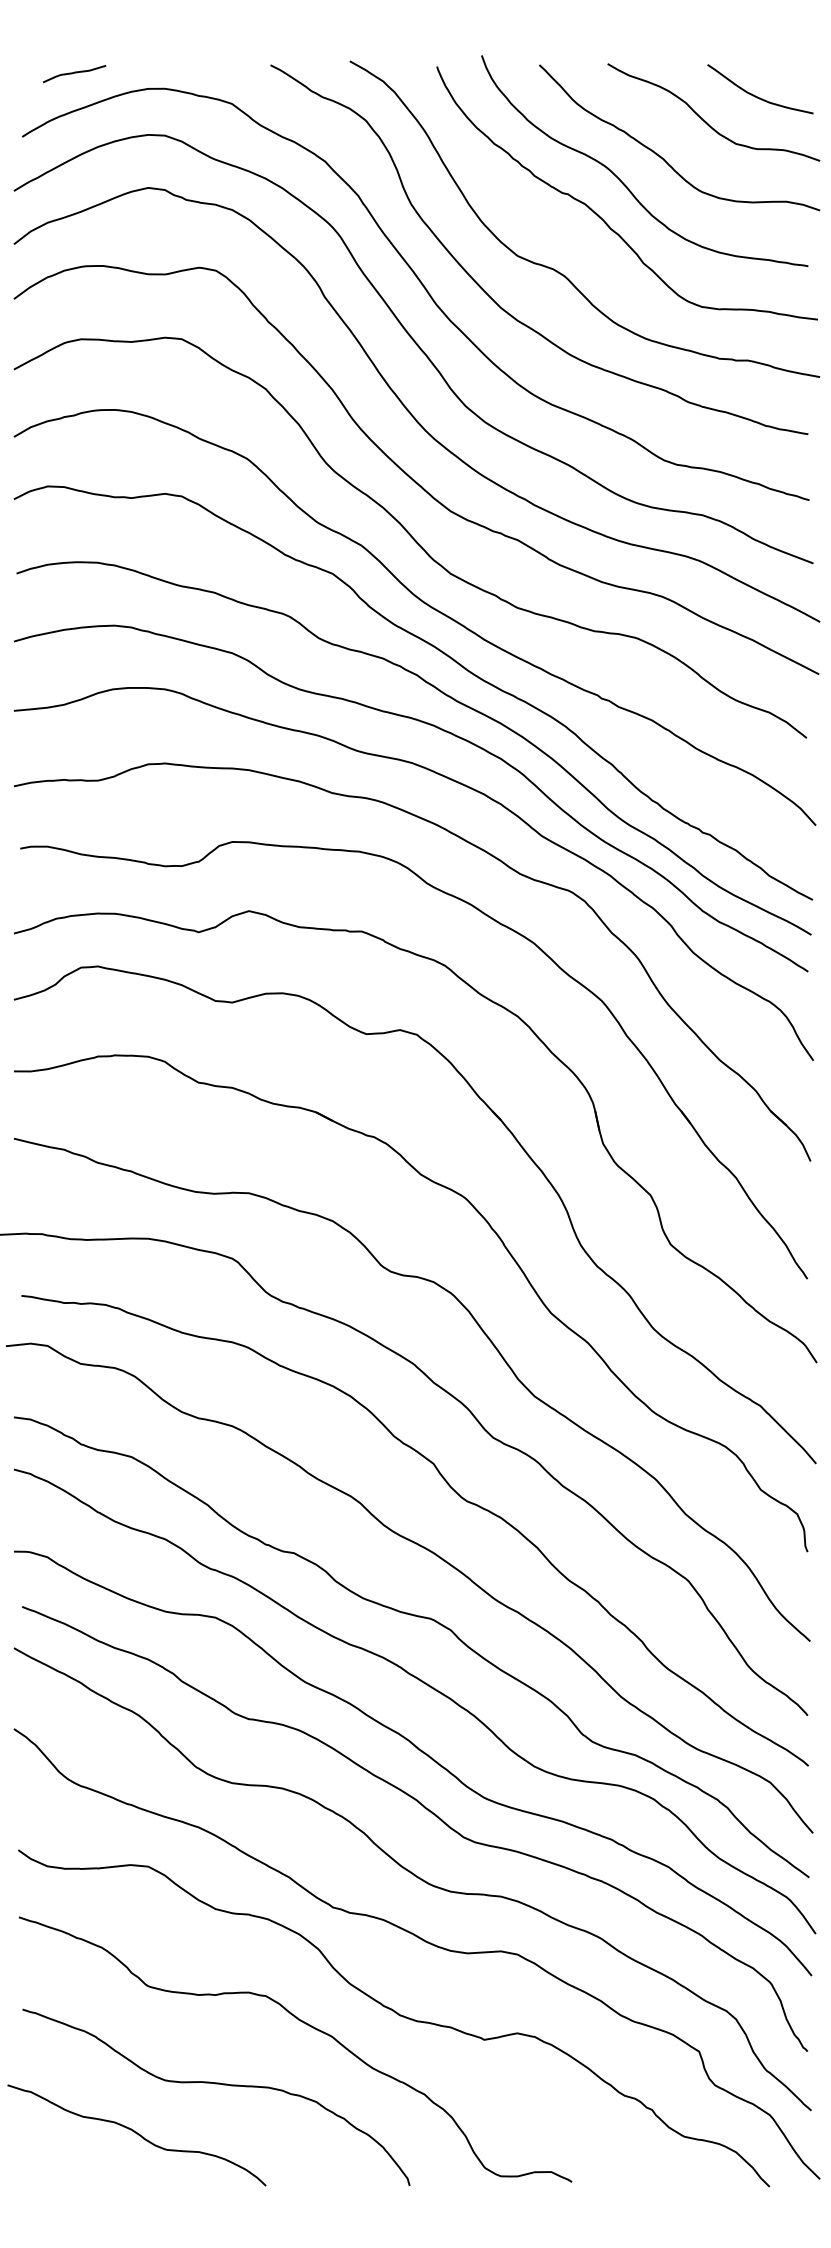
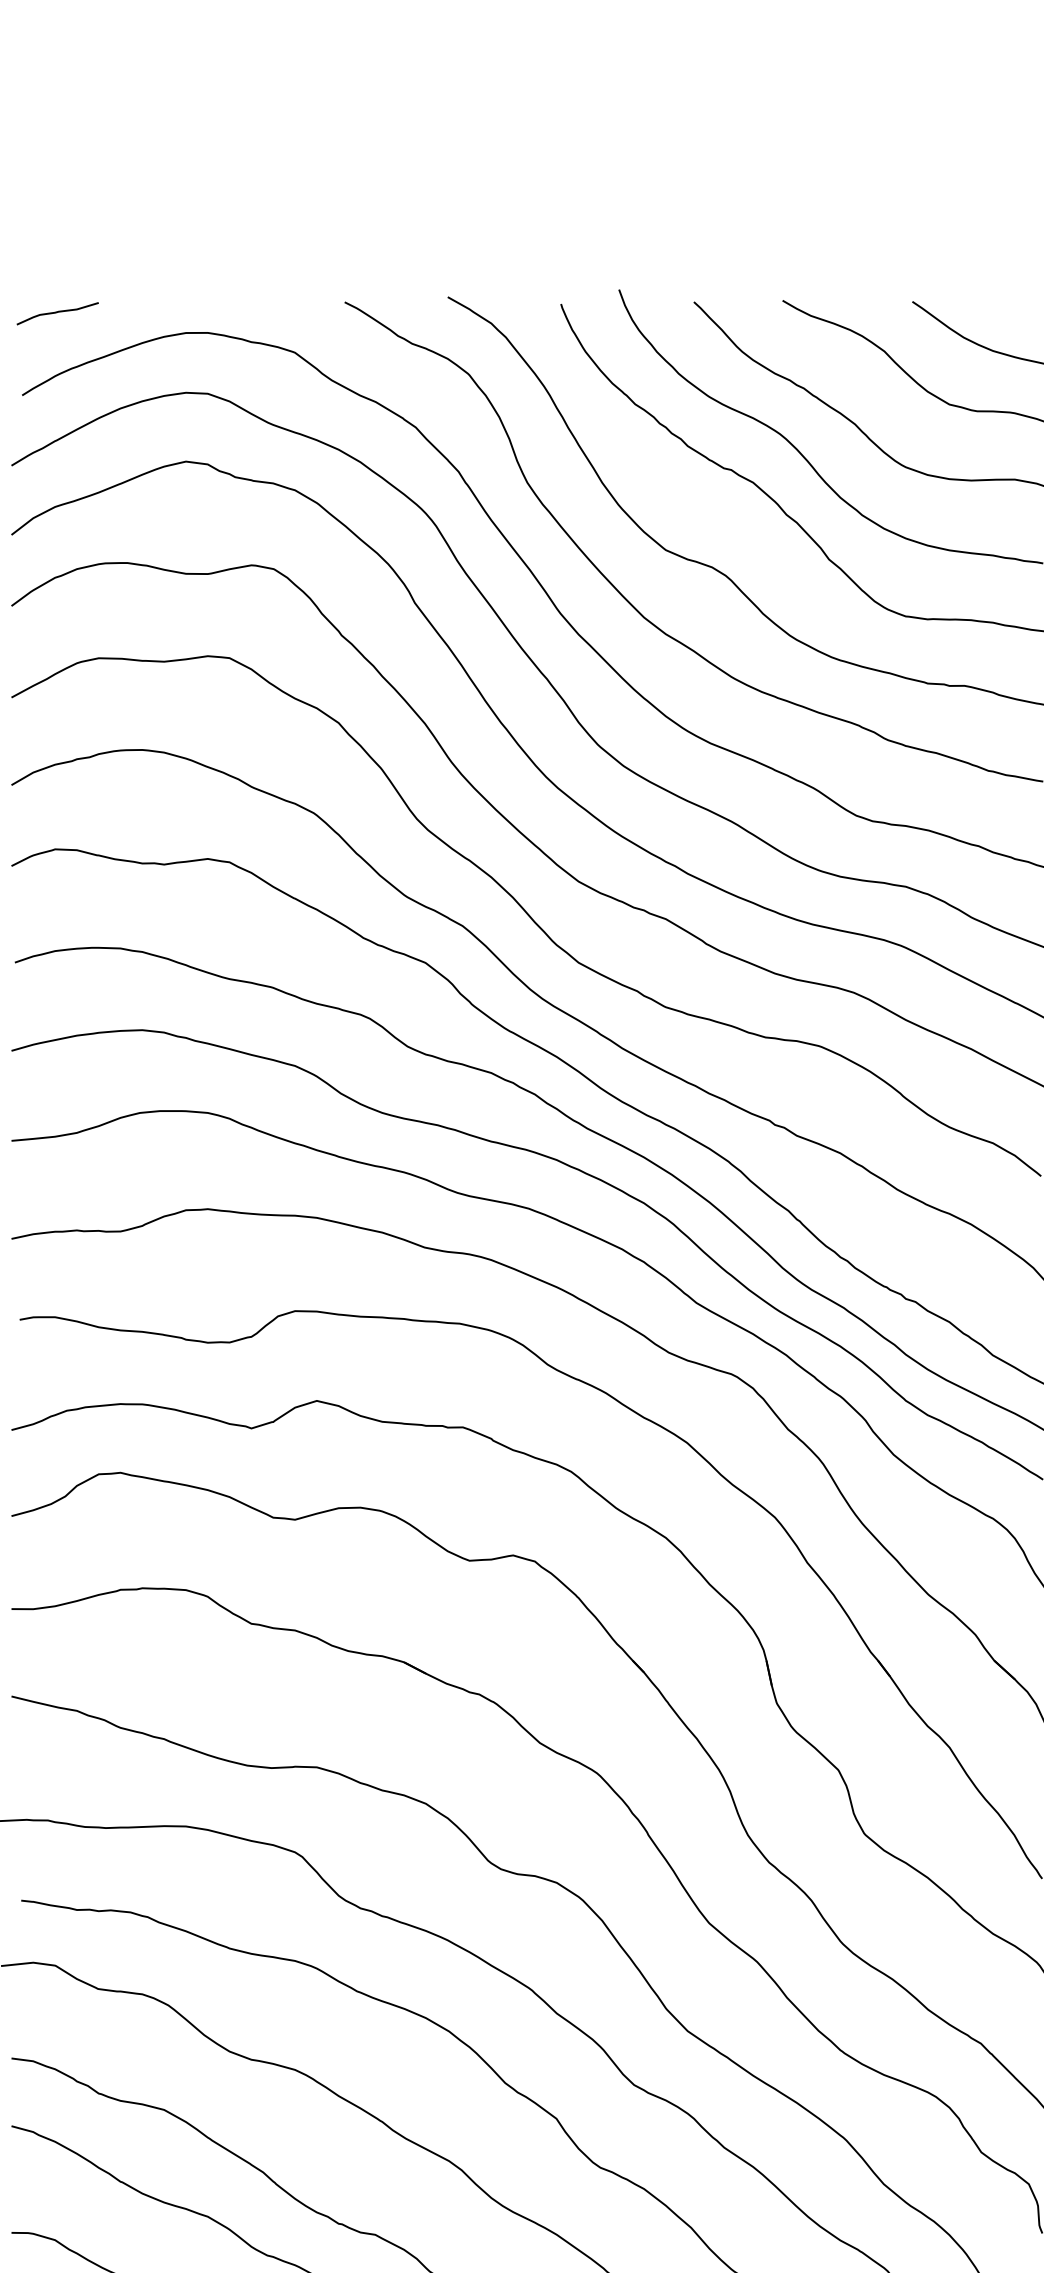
curve: (74, 73) -> (57, 313), moved

